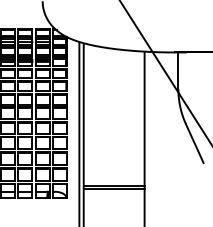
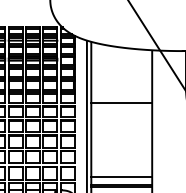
line: (113, 104) -> (121, 103), added
line: (113, 178) -> (121, 177), added

